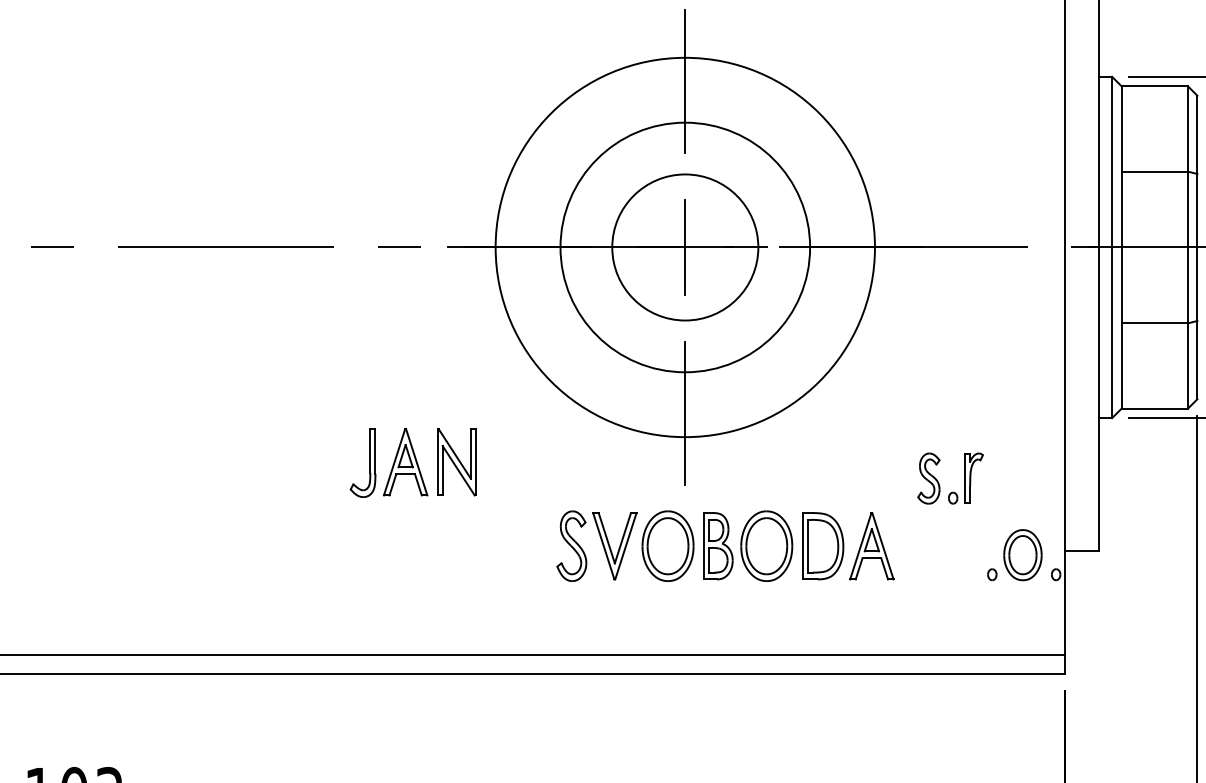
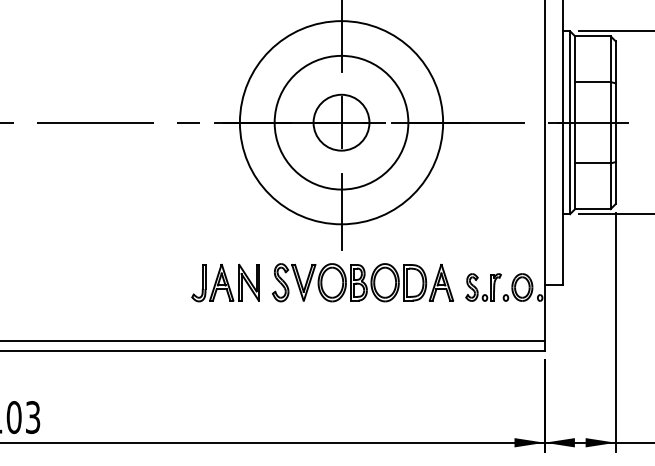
circle: (685, 247) -> (341, 122), size x0.71
part: (412, 461) -> (225, 282), moved
part: (950, 478) -> (483, 287), moved

